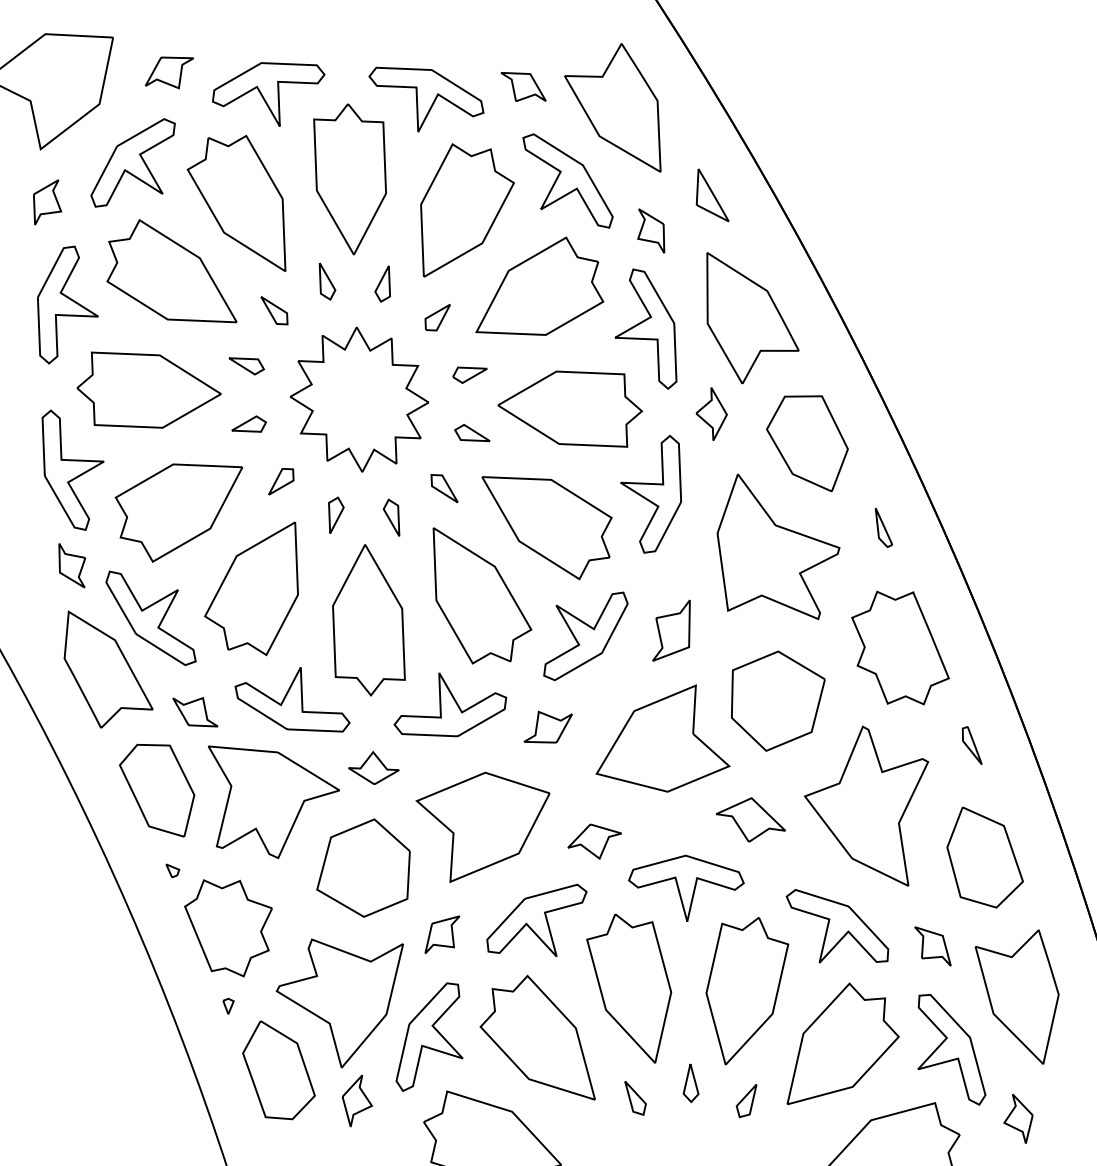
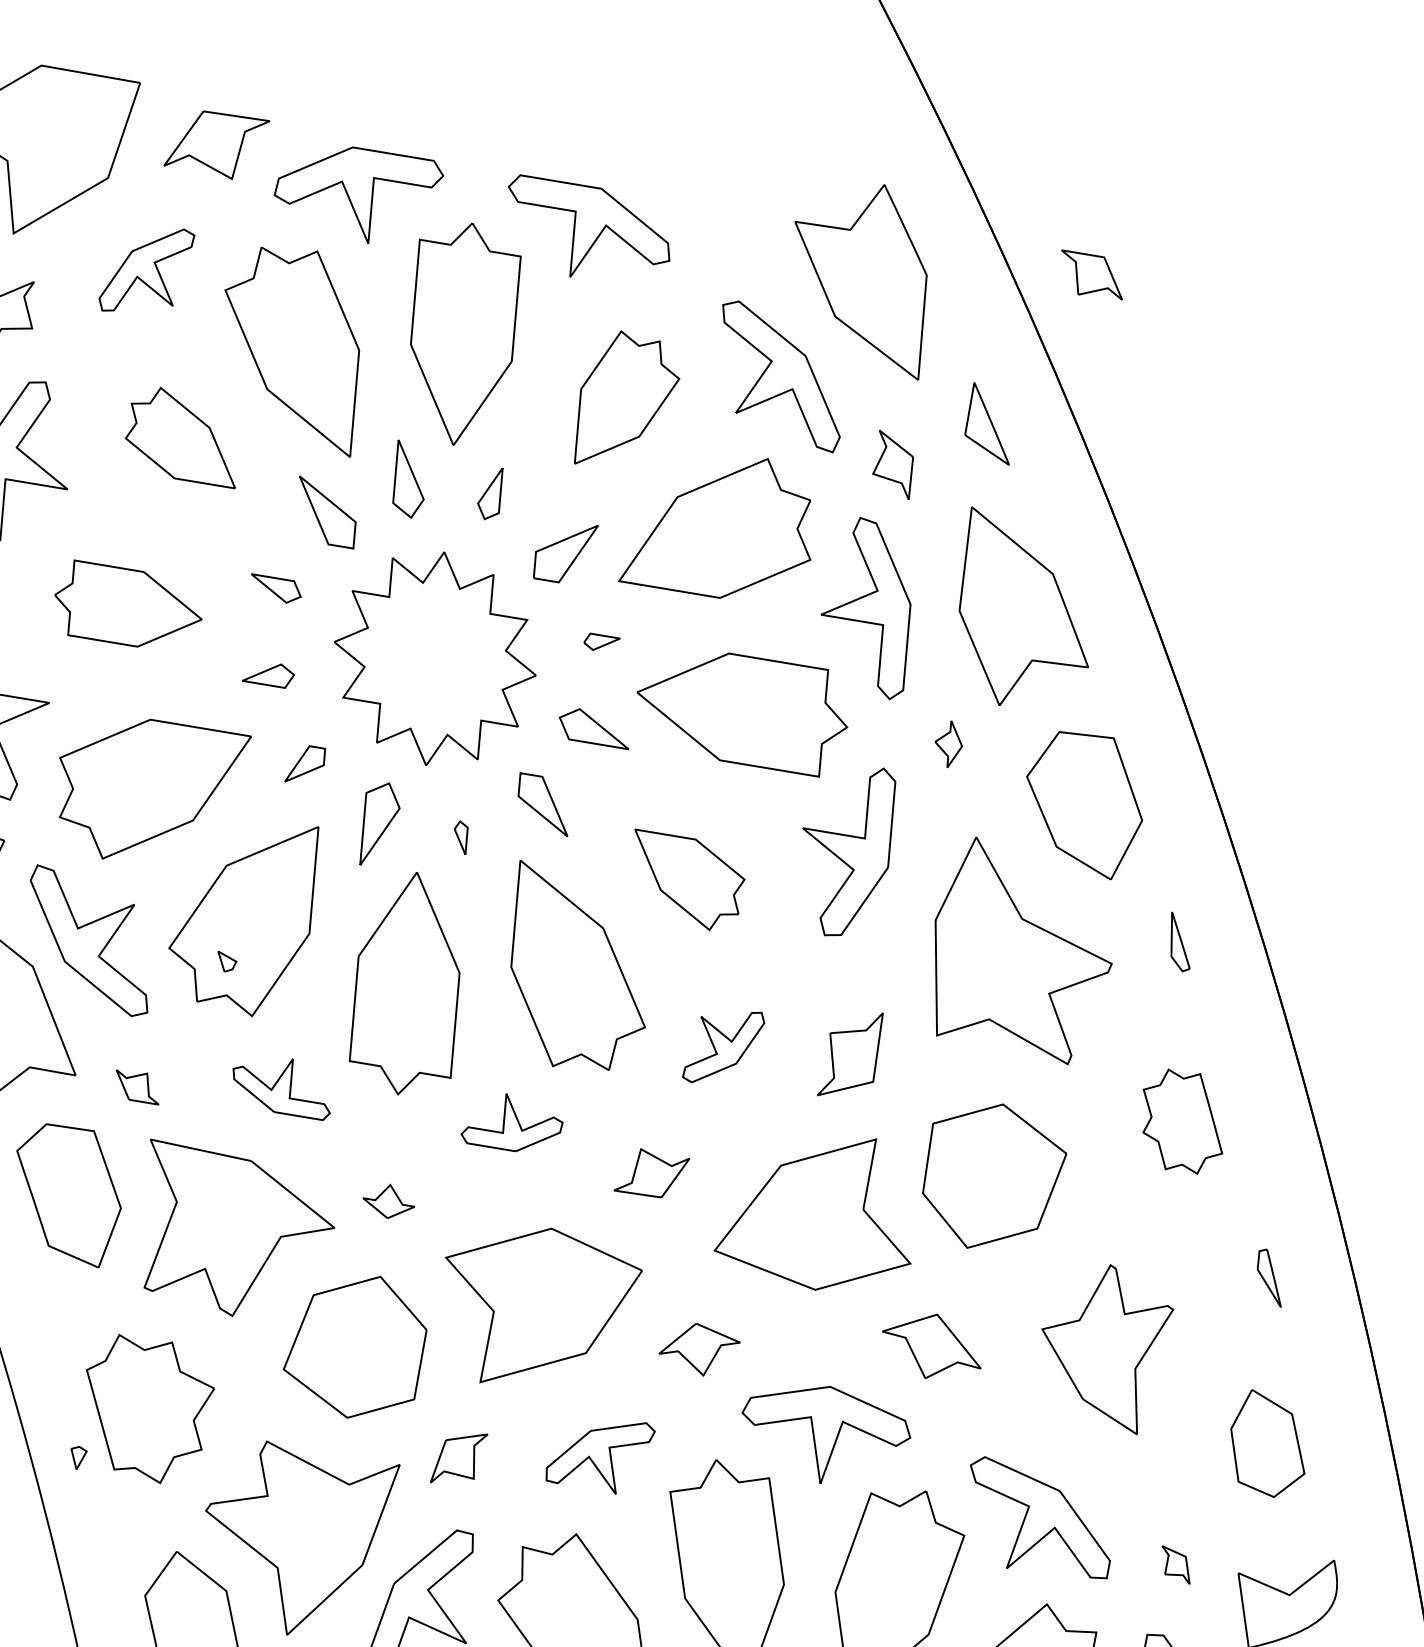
part: (168, 72) -> (214, 144), size x1.4
part: (523, 86) -> (1091, 274), moved
part: (132, 162) -> (145, 269), size x0.7
part: (467, 210) -> (628, 401), size x0.7
part: (171, 271) -> (183, 436), size x0.6
part: (327, 281) -> (409, 479), size x1.4
part: (274, 310) -> (326, 512), size x1.6
part: (437, 317) -> (564, 552), size x1.6
part: (469, 374) -> (601, 641), size x0.7
part: (148, 389) -> (127, 605), size x0.7
part: (711, 413) -> (948, 743), size x0.6
part: (472, 433) -> (594, 729), size x1.4
part: (444, 488) -> (543, 804), size x1.4
part: (336, 514) -> (380, 822), size x1.6
part: (391, 517) -> (460, 837), size x0.6
part: (546, 528) -> (685, 881), size x0.6
part: (585, 636) -> (723, 1047), size x0.6
part: (900, 647) -> (1183, 1120), size x0.6
part: (292, 699) -> (282, 1086), size x0.6
part: (450, 704) -> (512, 1122), size x0.6
part: (195, 712) -> (137, 1087), size x0.7
part: (373, 767) -> (388, 1200), size x0.7
part: (866, 805) -> (1104, 1346), size x0.7
part: (984, 857) -> (1267, 1444), size x0.7
part: (172, 870) -> (226, 961), moved
part: (536, 920) -> (599, 1454), size x0.7
part: (932, 946) -> (1175, 1565), size x0.6
part: (228, 1005) -> (78, 1456), moved

